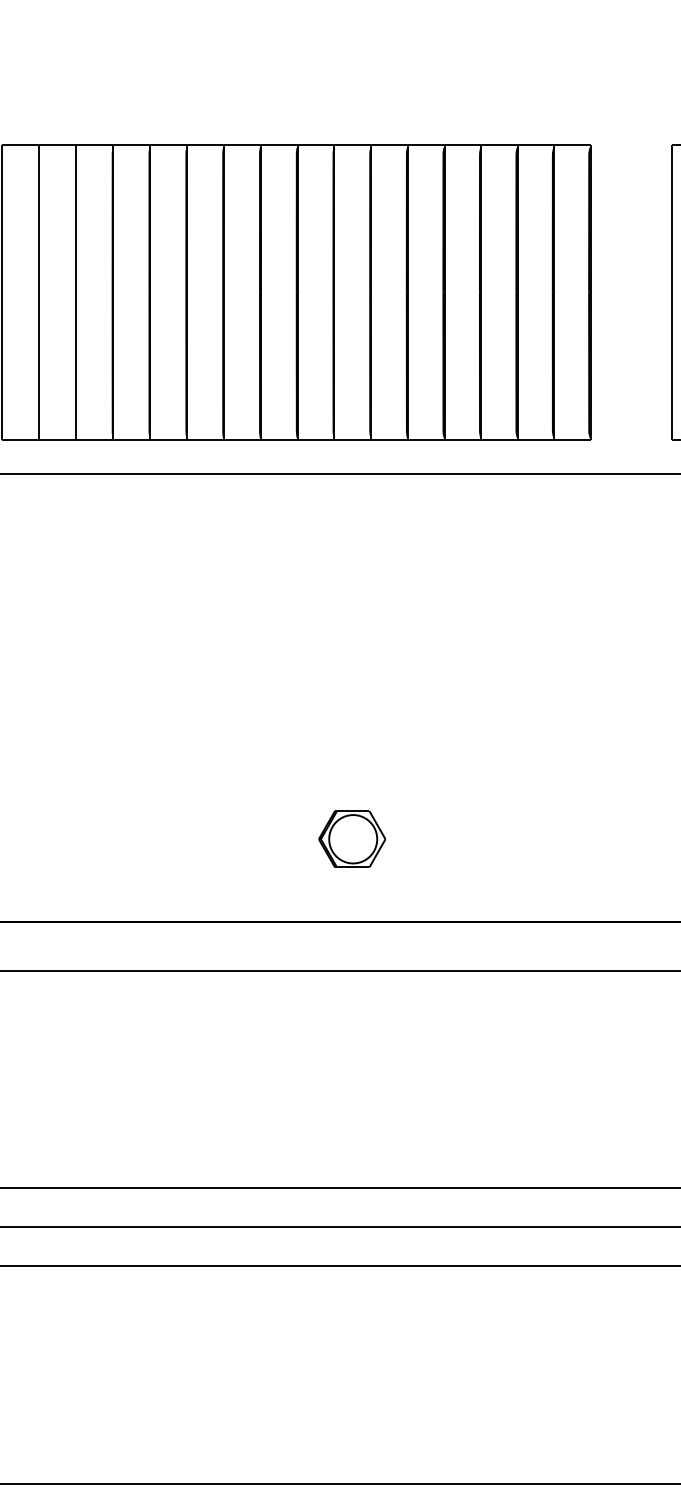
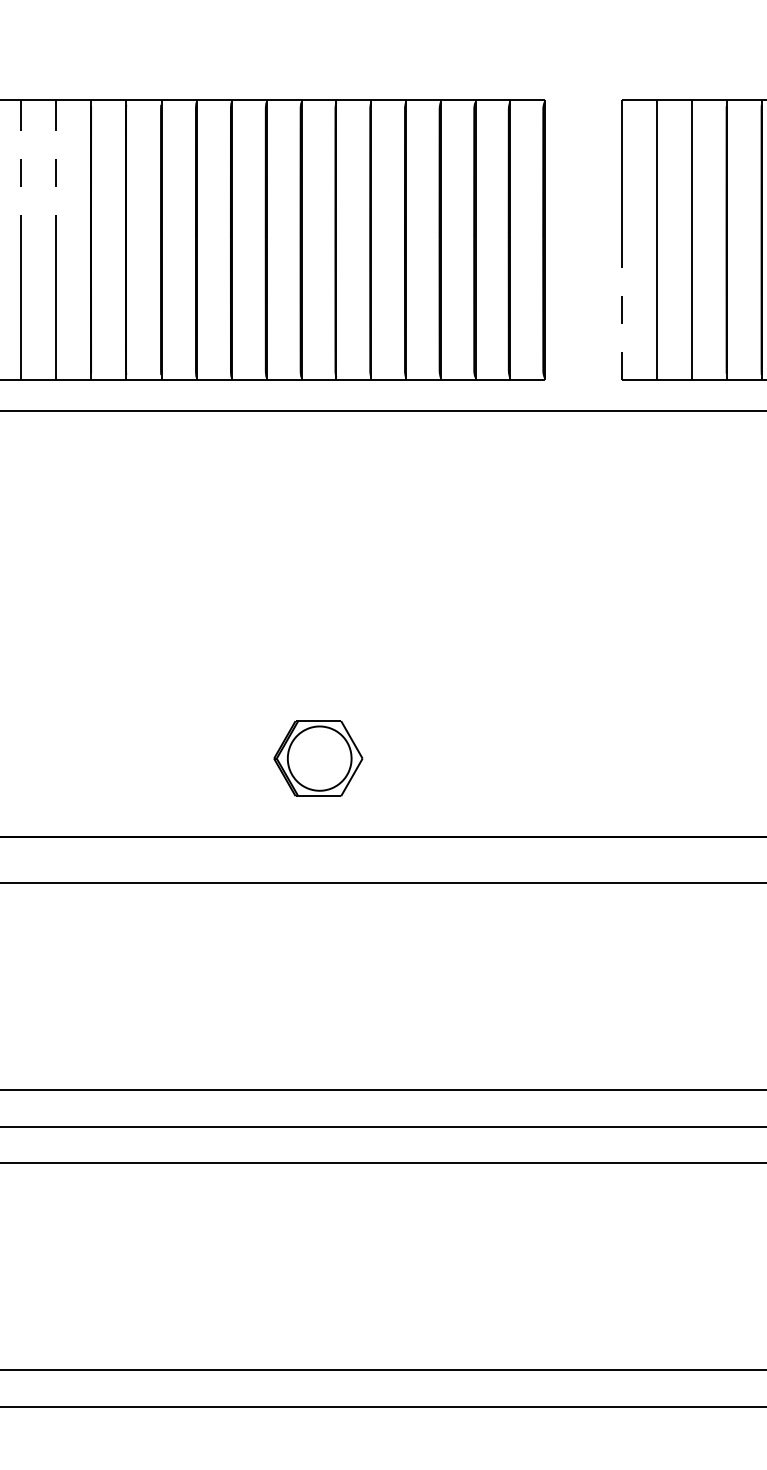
line: (39, 220) -> (21, 171), solid -> dashed
line: (76, 220) -> (56, 171), solid -> dashed
line: (671, 364) -> (621, 308), solid -> dashed
part: (352, 839) -> (318, 758), size x1.4

